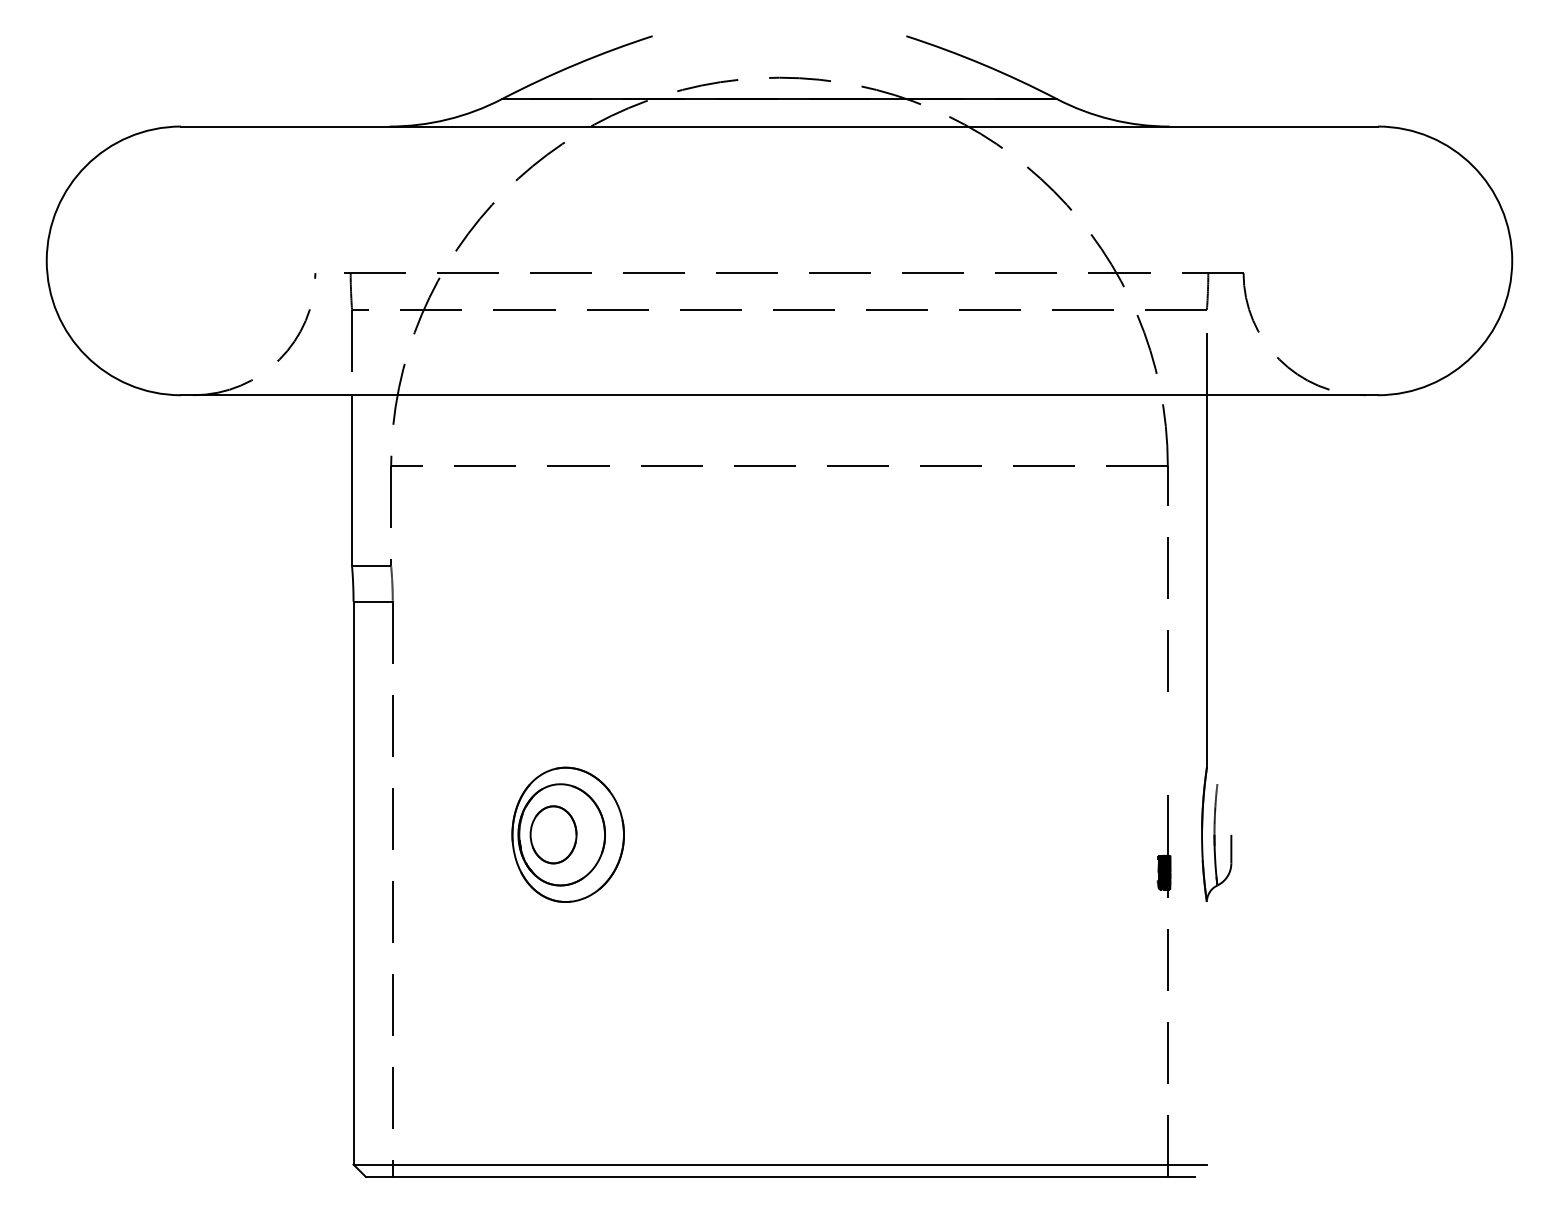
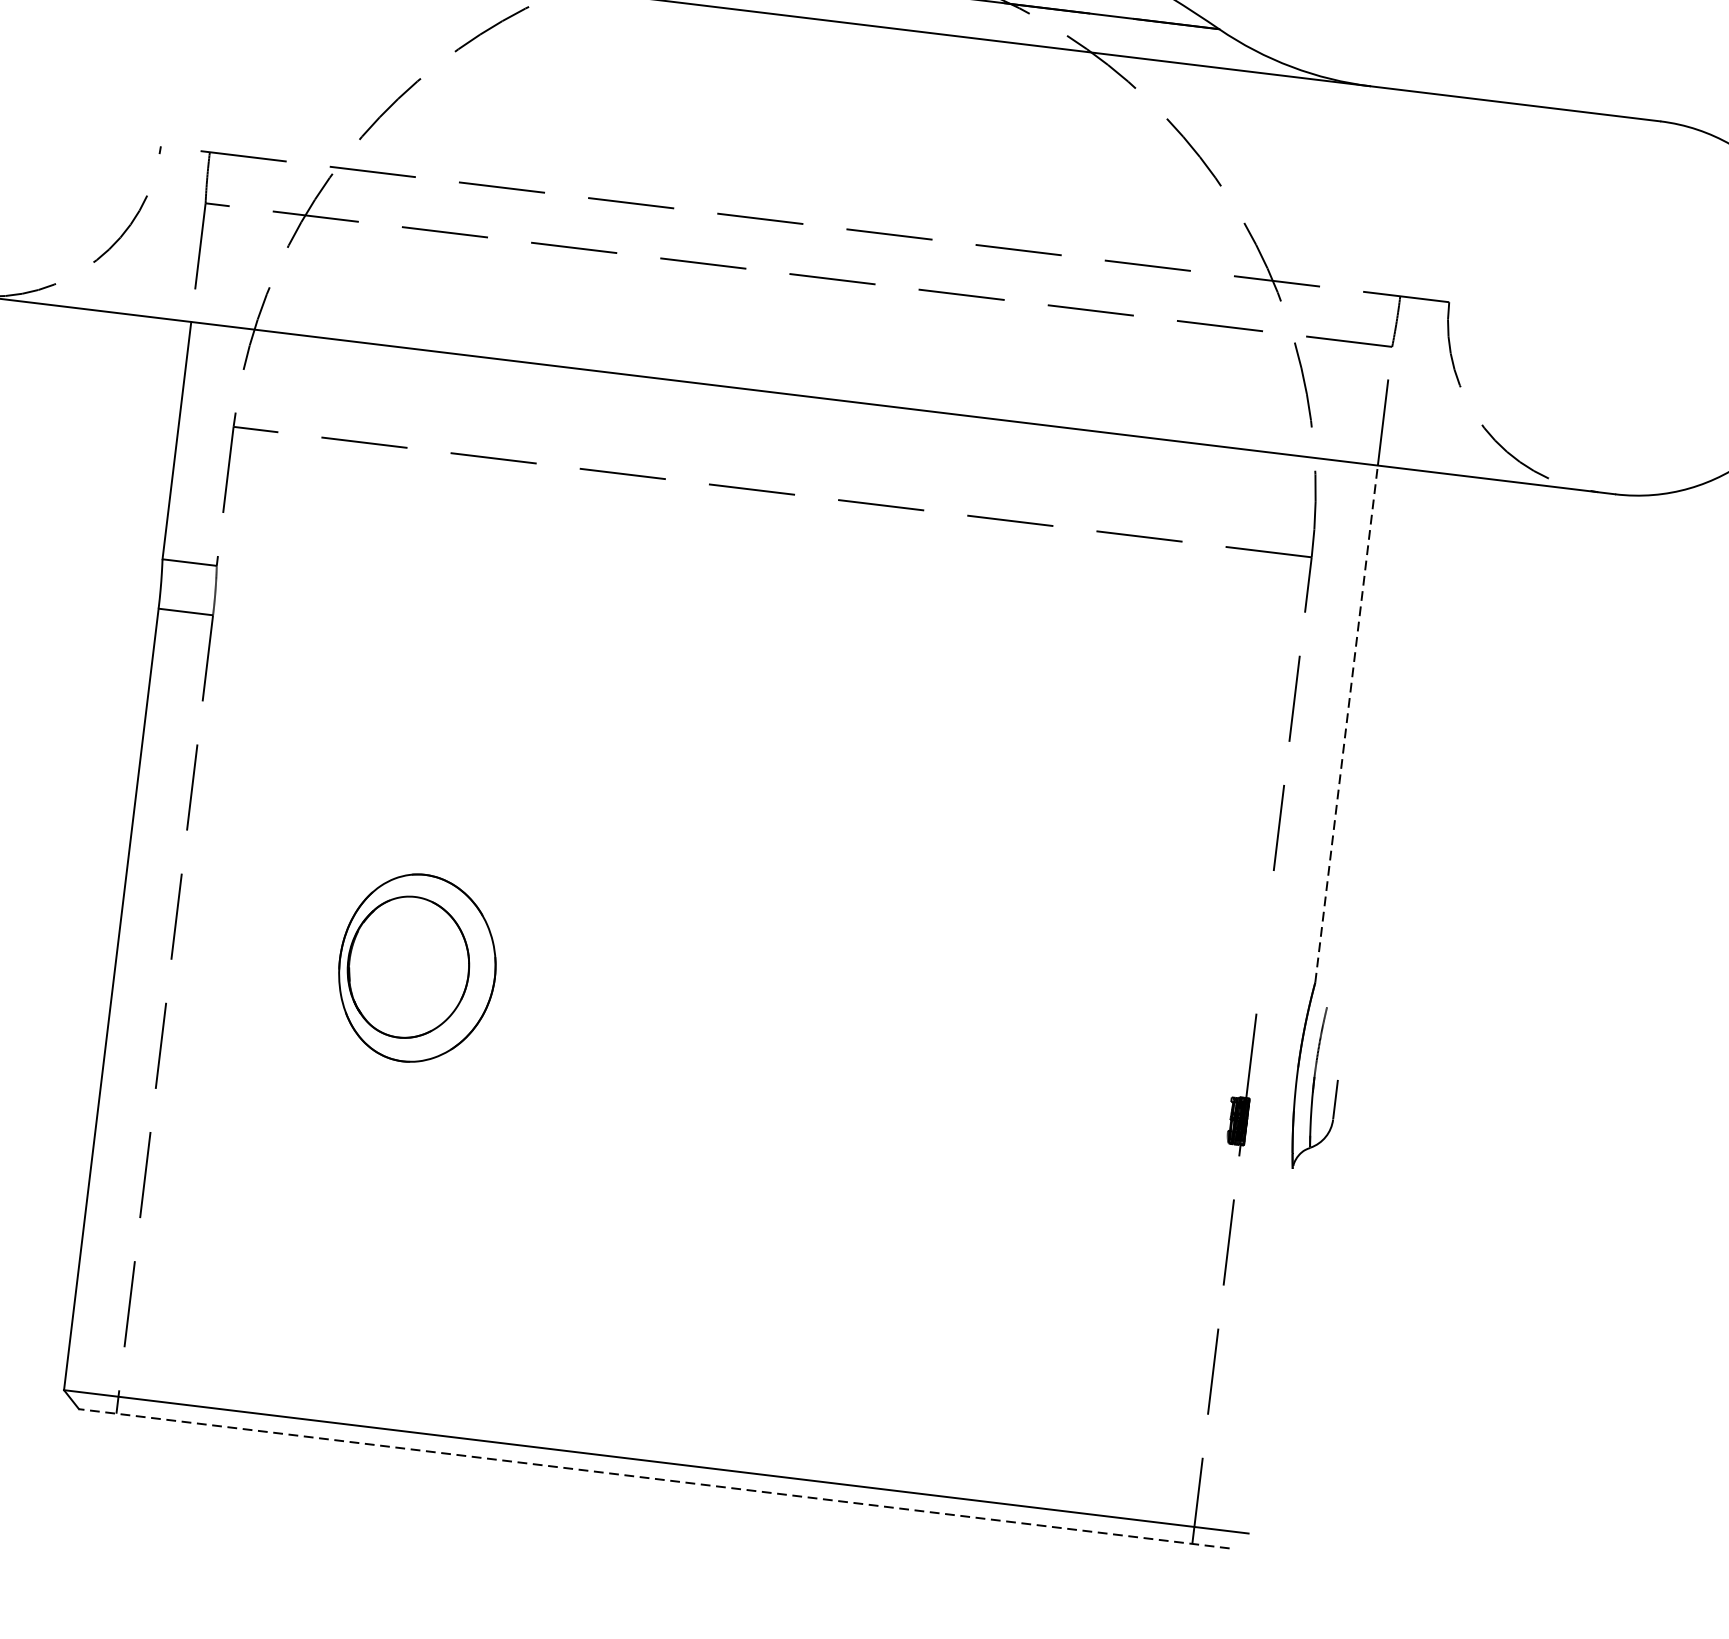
line: (1206, 580) -> (1346, 722), solid -> dashed
part: (553, 834) -> (397, 965), removed
line: (779, 1176) -> (653, 1478), solid -> dashed

